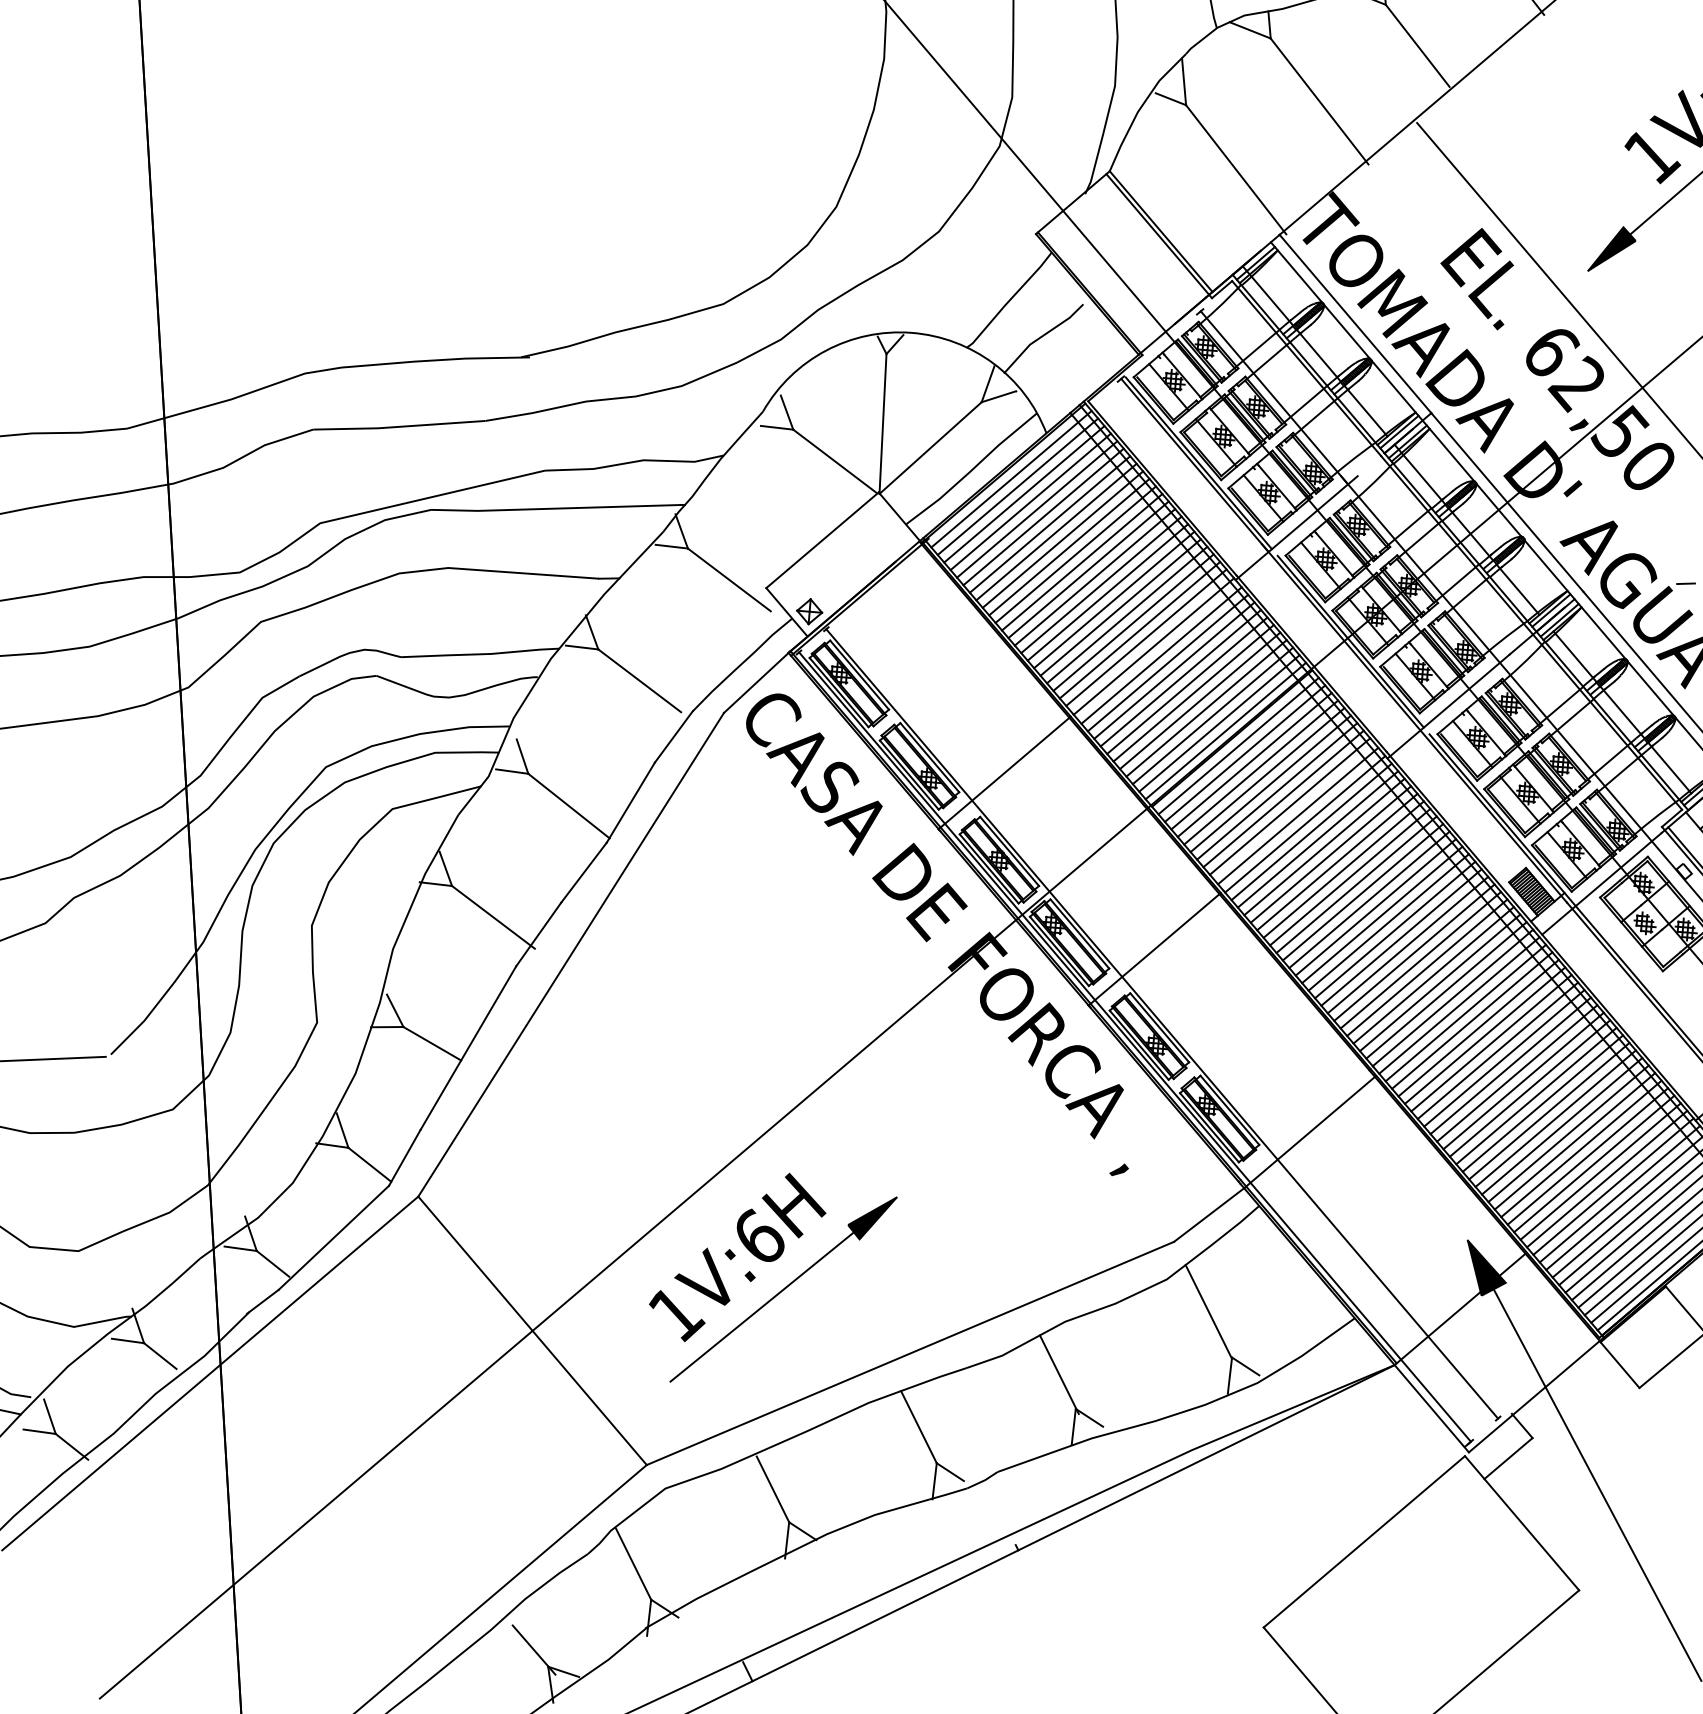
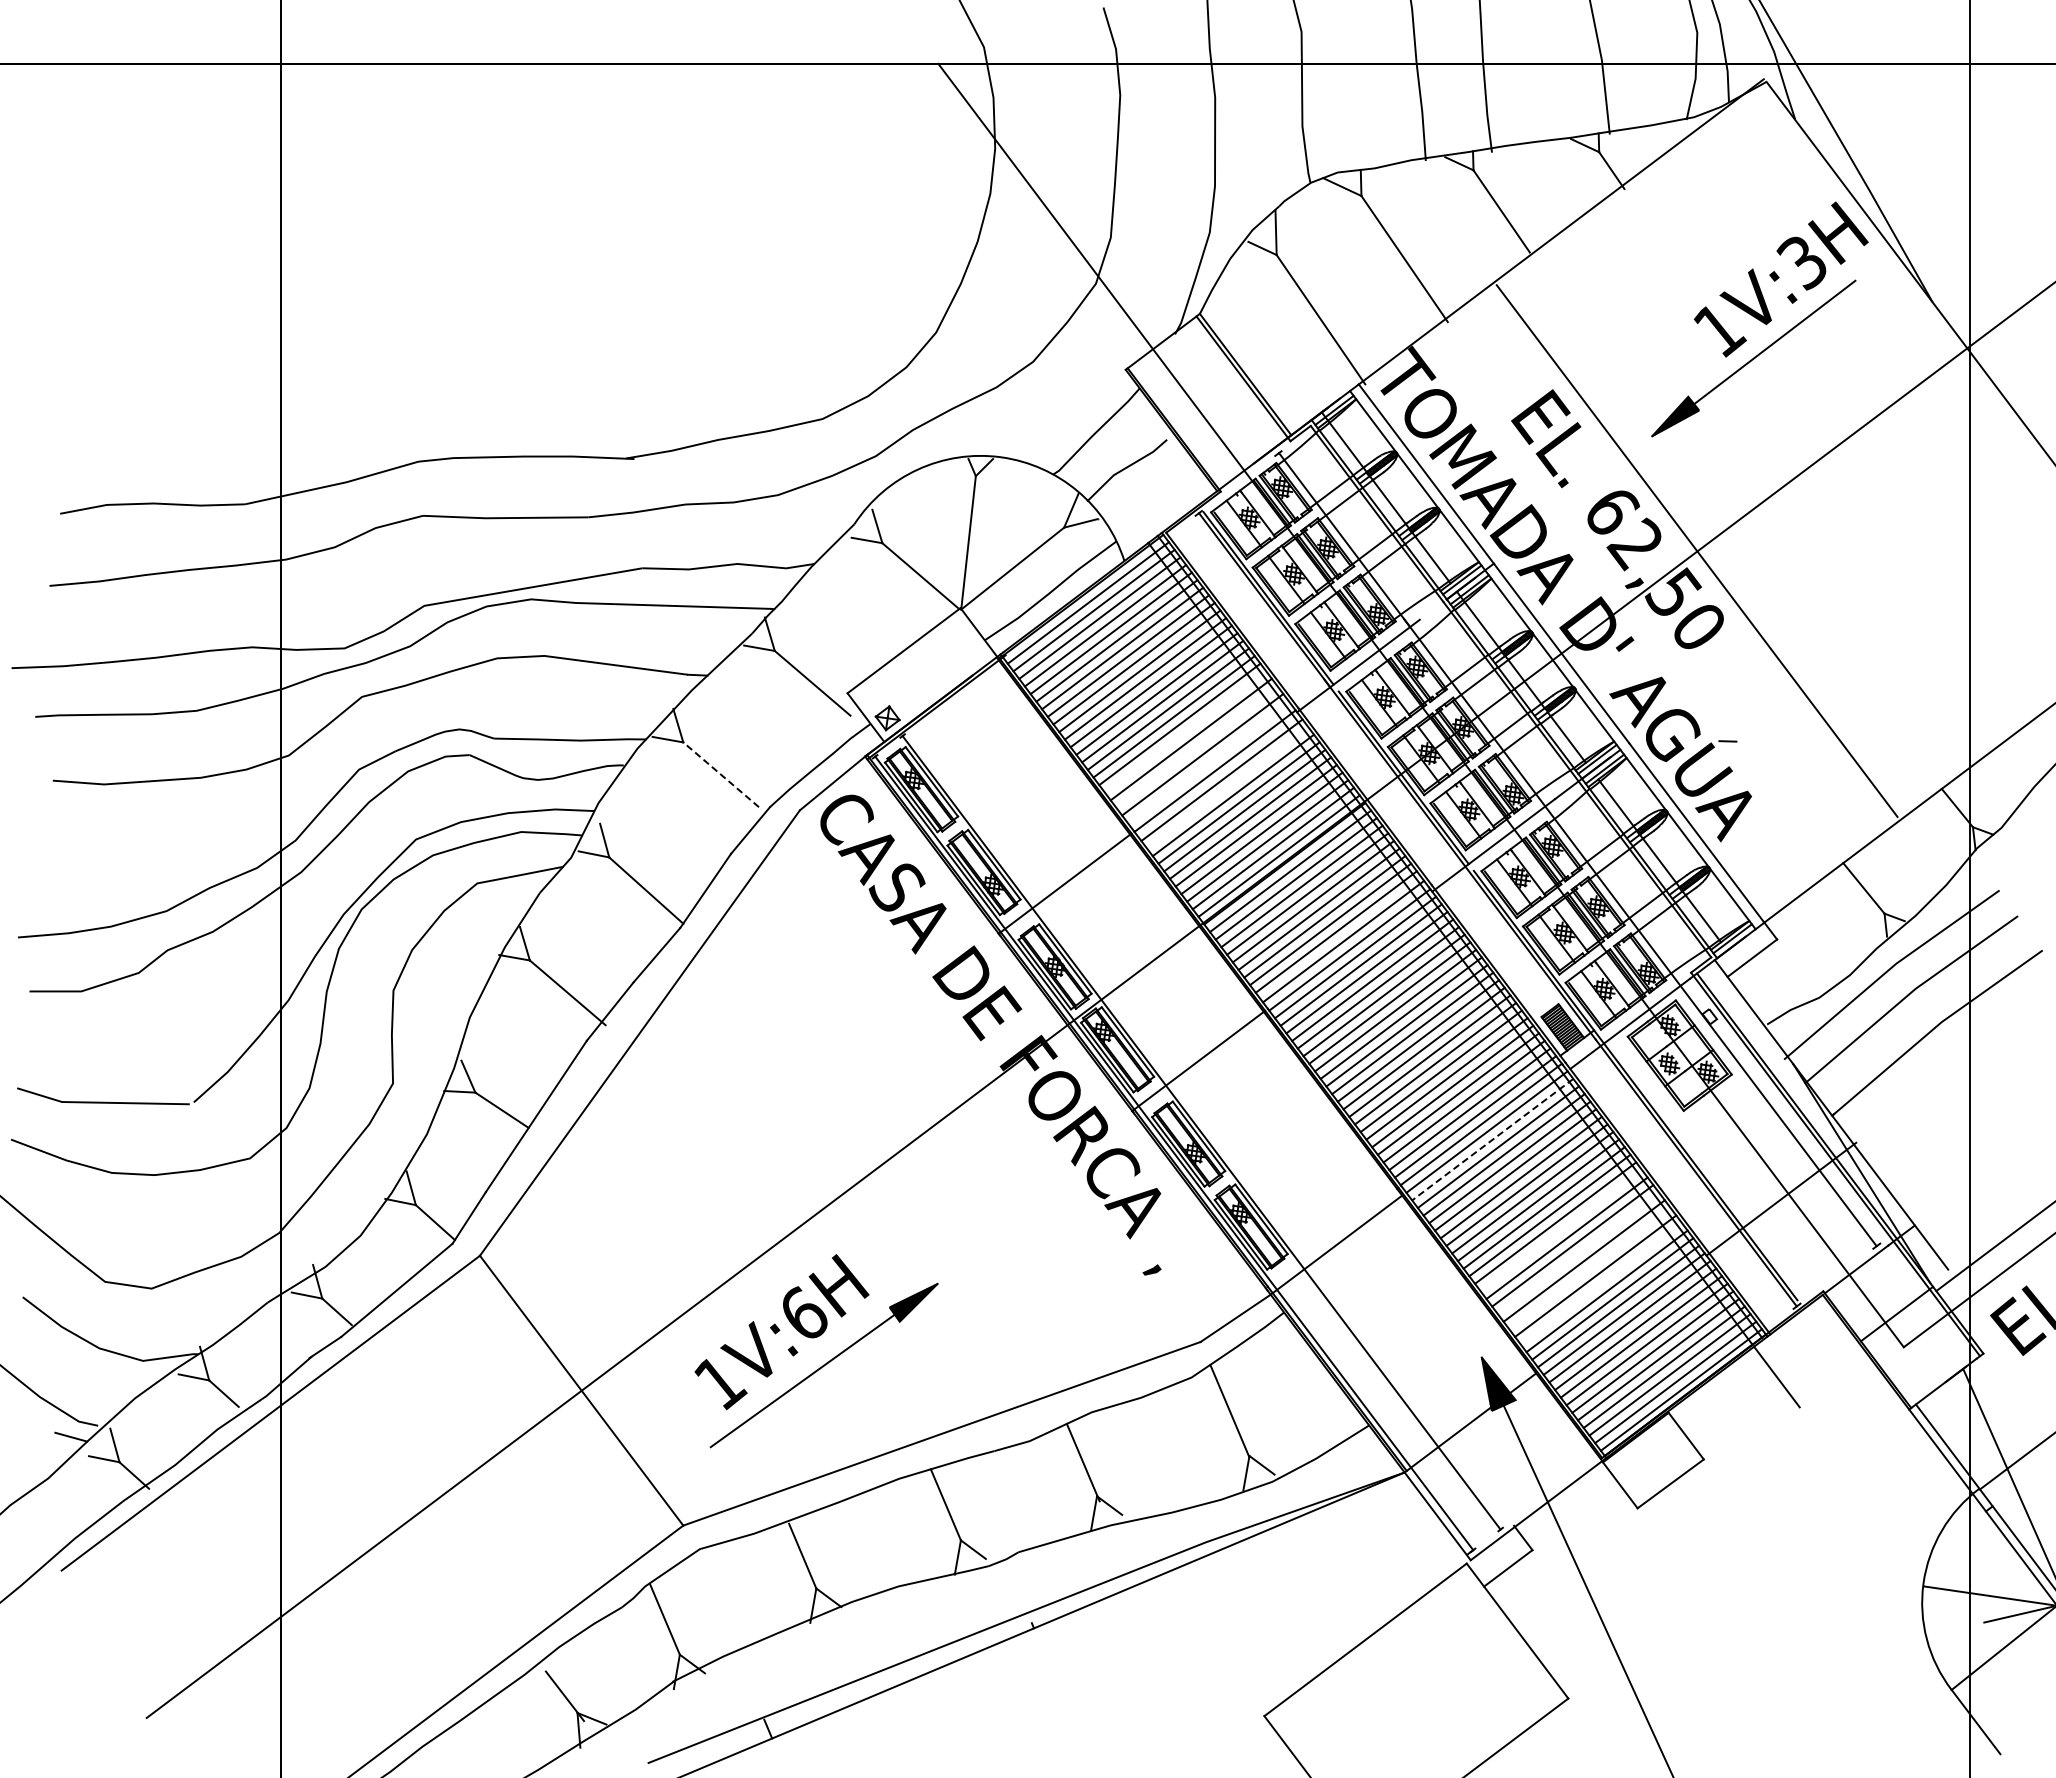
line: (1120, 607) -> (1185, 731), removed
line: (1132, 621) -> (1196, 746), removed
line: (1146, 637) -> (1208, 762), removed
line: (1167, 662) -> (1227, 787), removed
line: (640, 680) -> (721, 774), solid -> dashed
line: (1465, 1012) -> (1492, 1139), solid -> dashed
line: (1543, 1103) -> (1561, 1230), removed
line: (1562, 1126) -> (1578, 1253), removed
line: (1574, 1141) -> (1589, 1268), removed
line: (1587, 1156) -> (1601, 1283), removed

